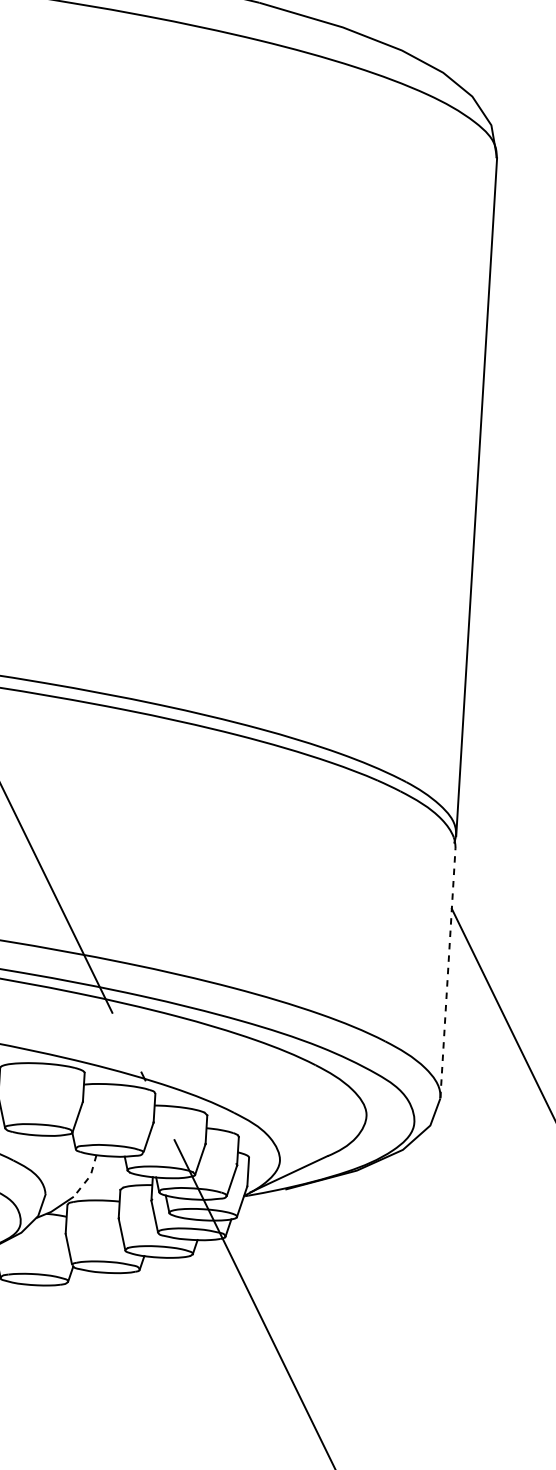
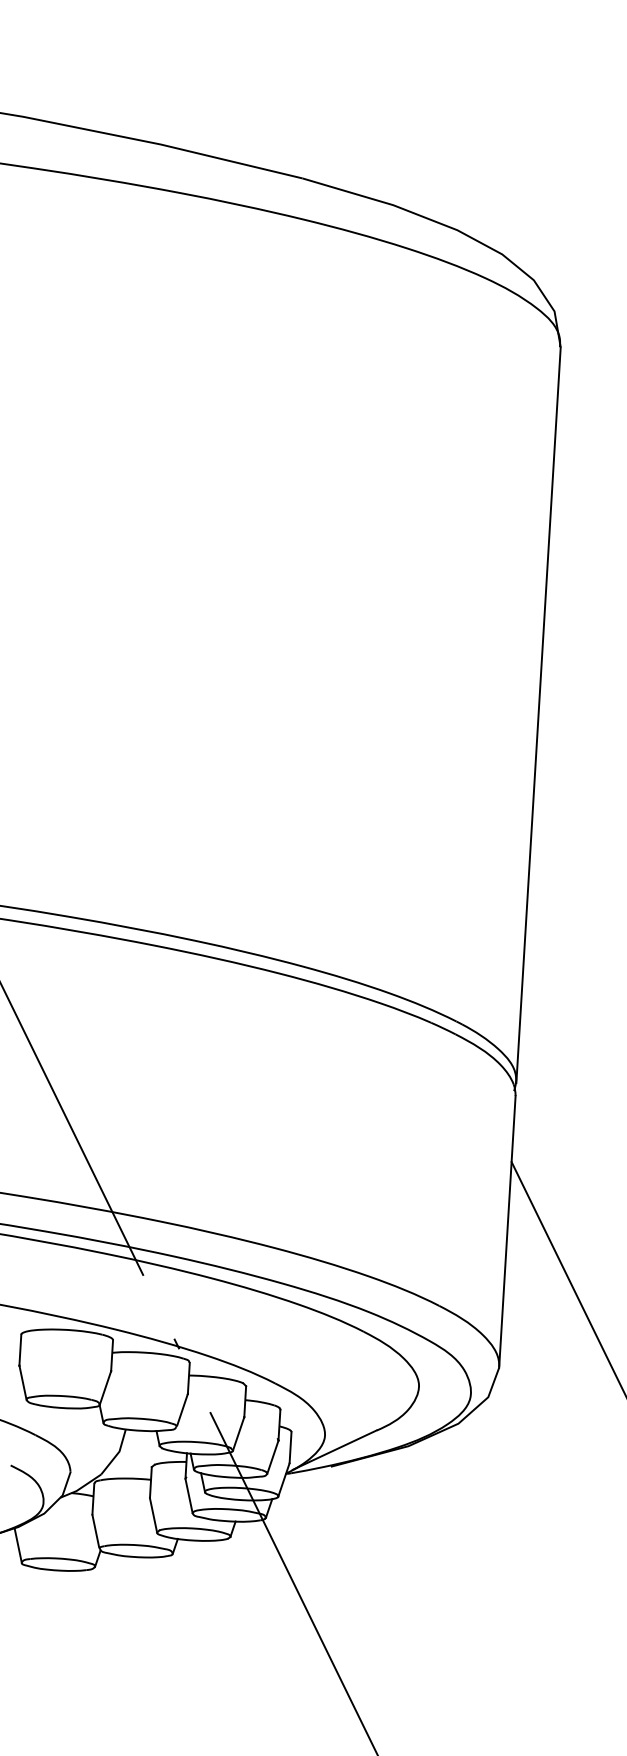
line: (448, 972) -> (507, 1231), dashed -> solid
line: (88, 1177) -> (117, 1453), dashed -> solid

